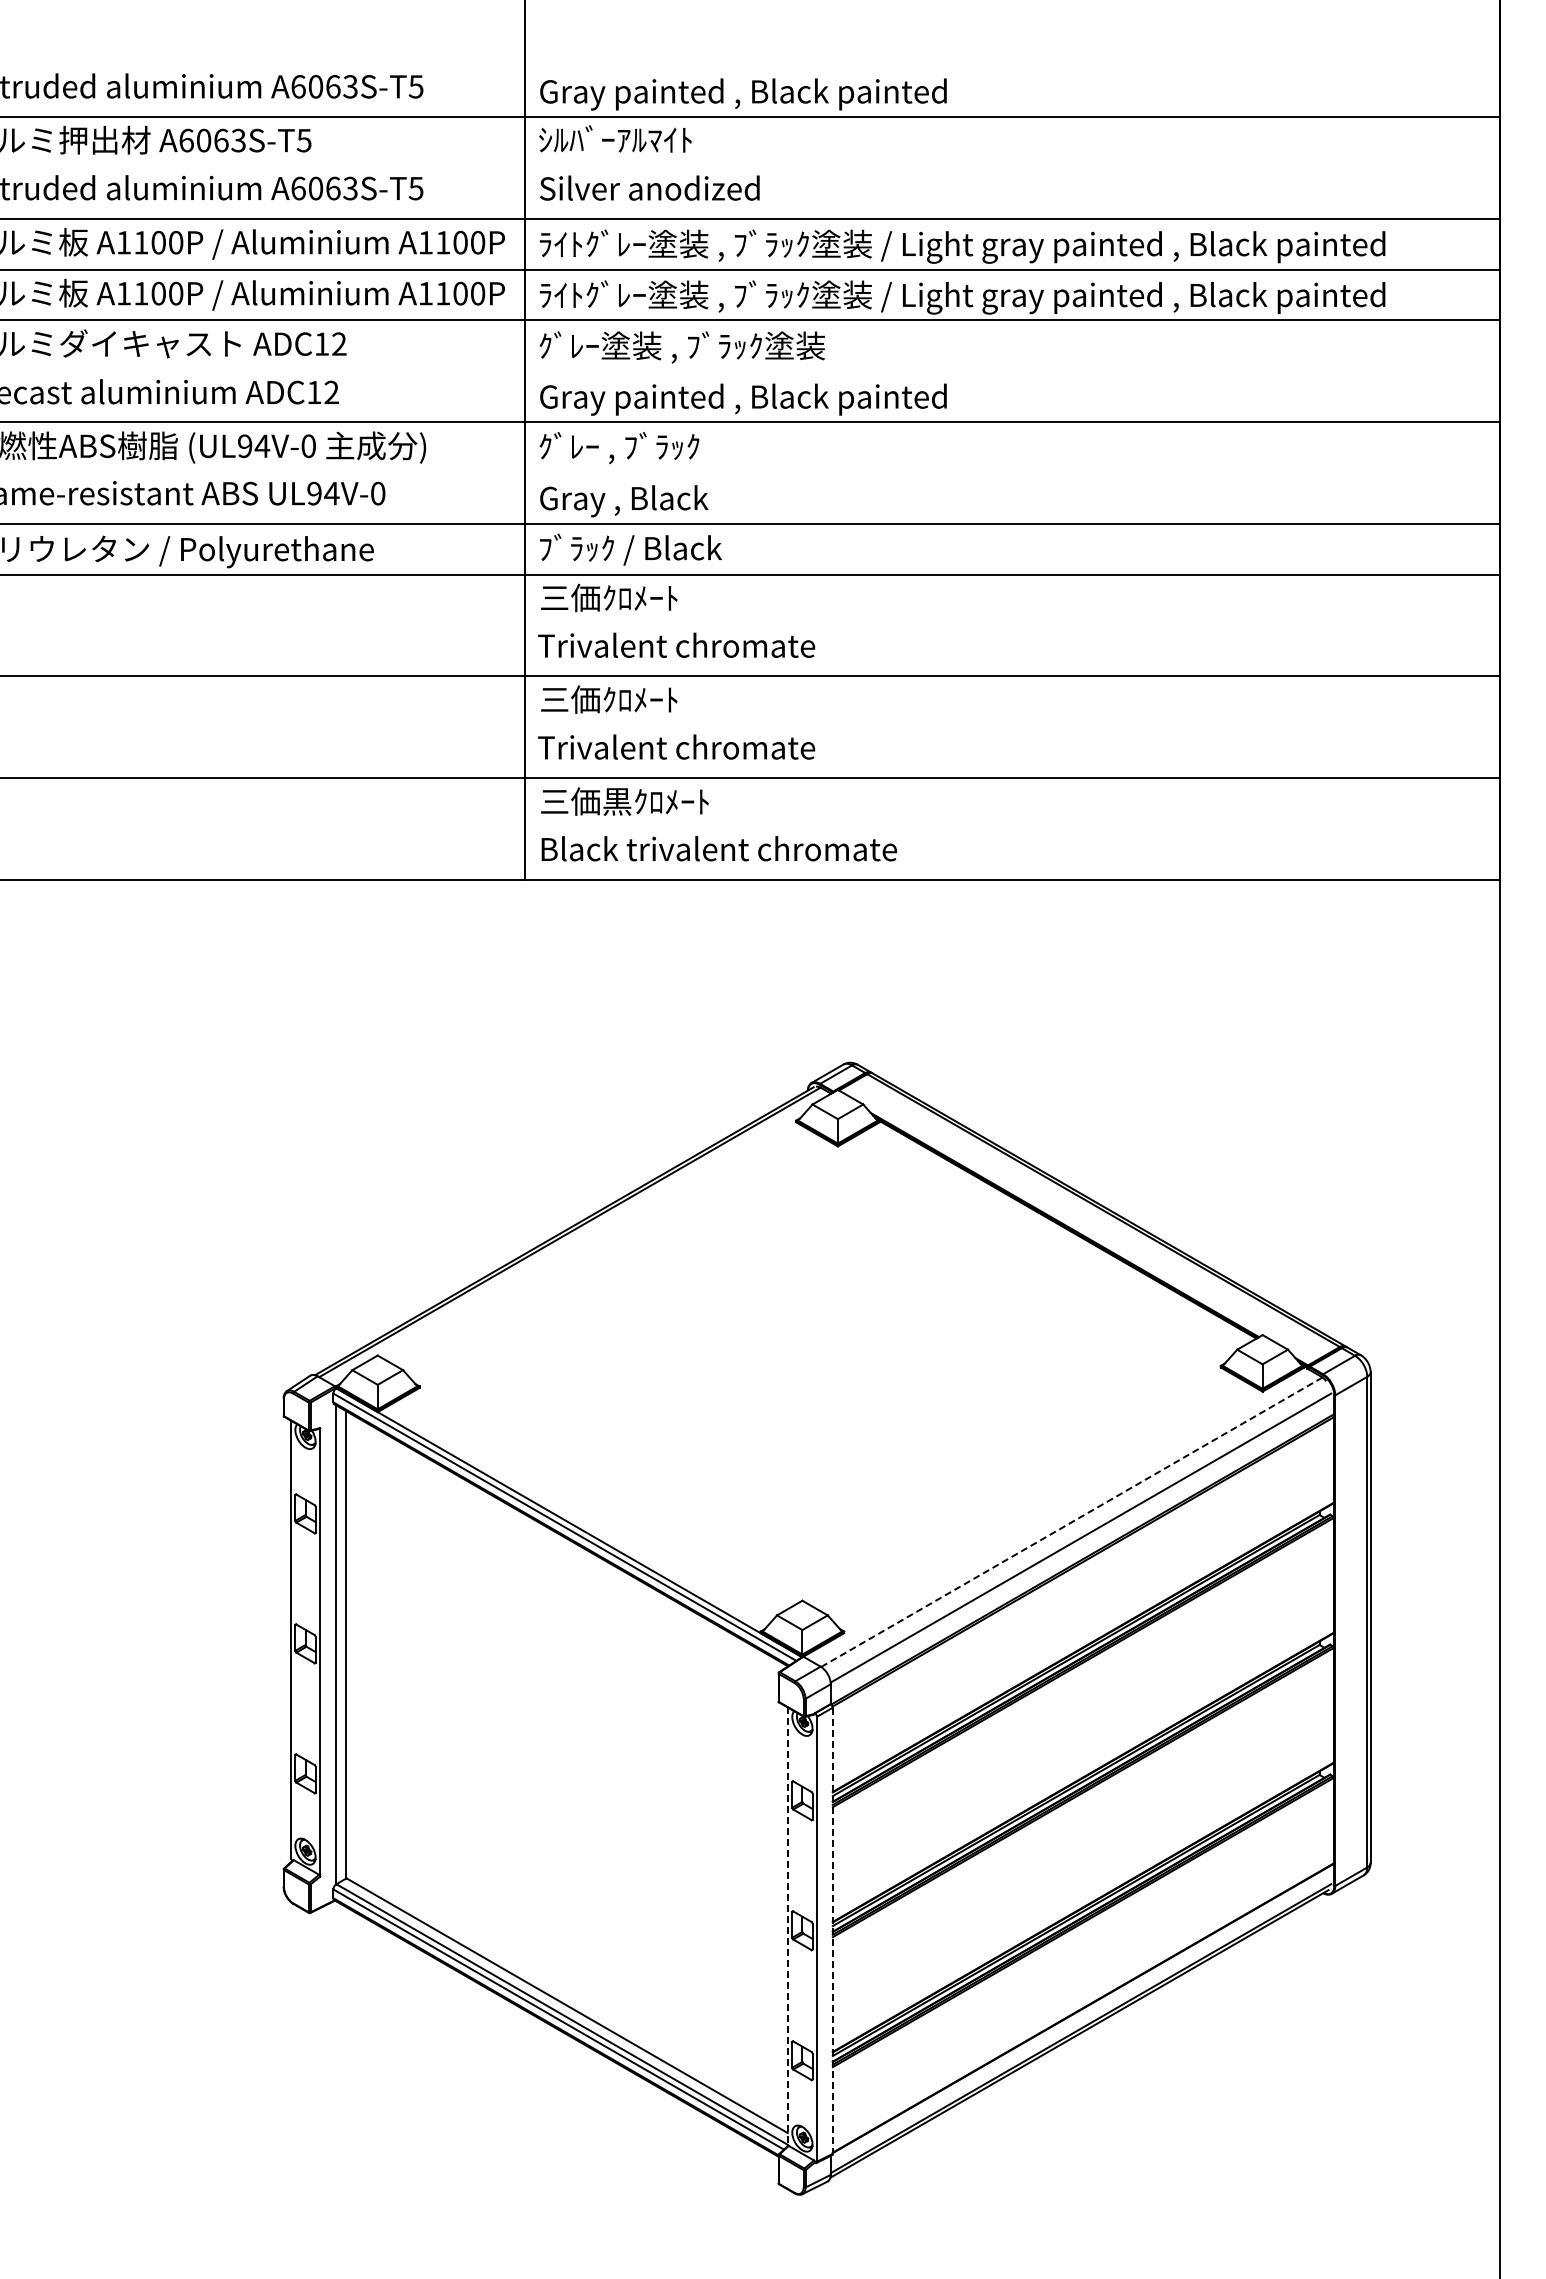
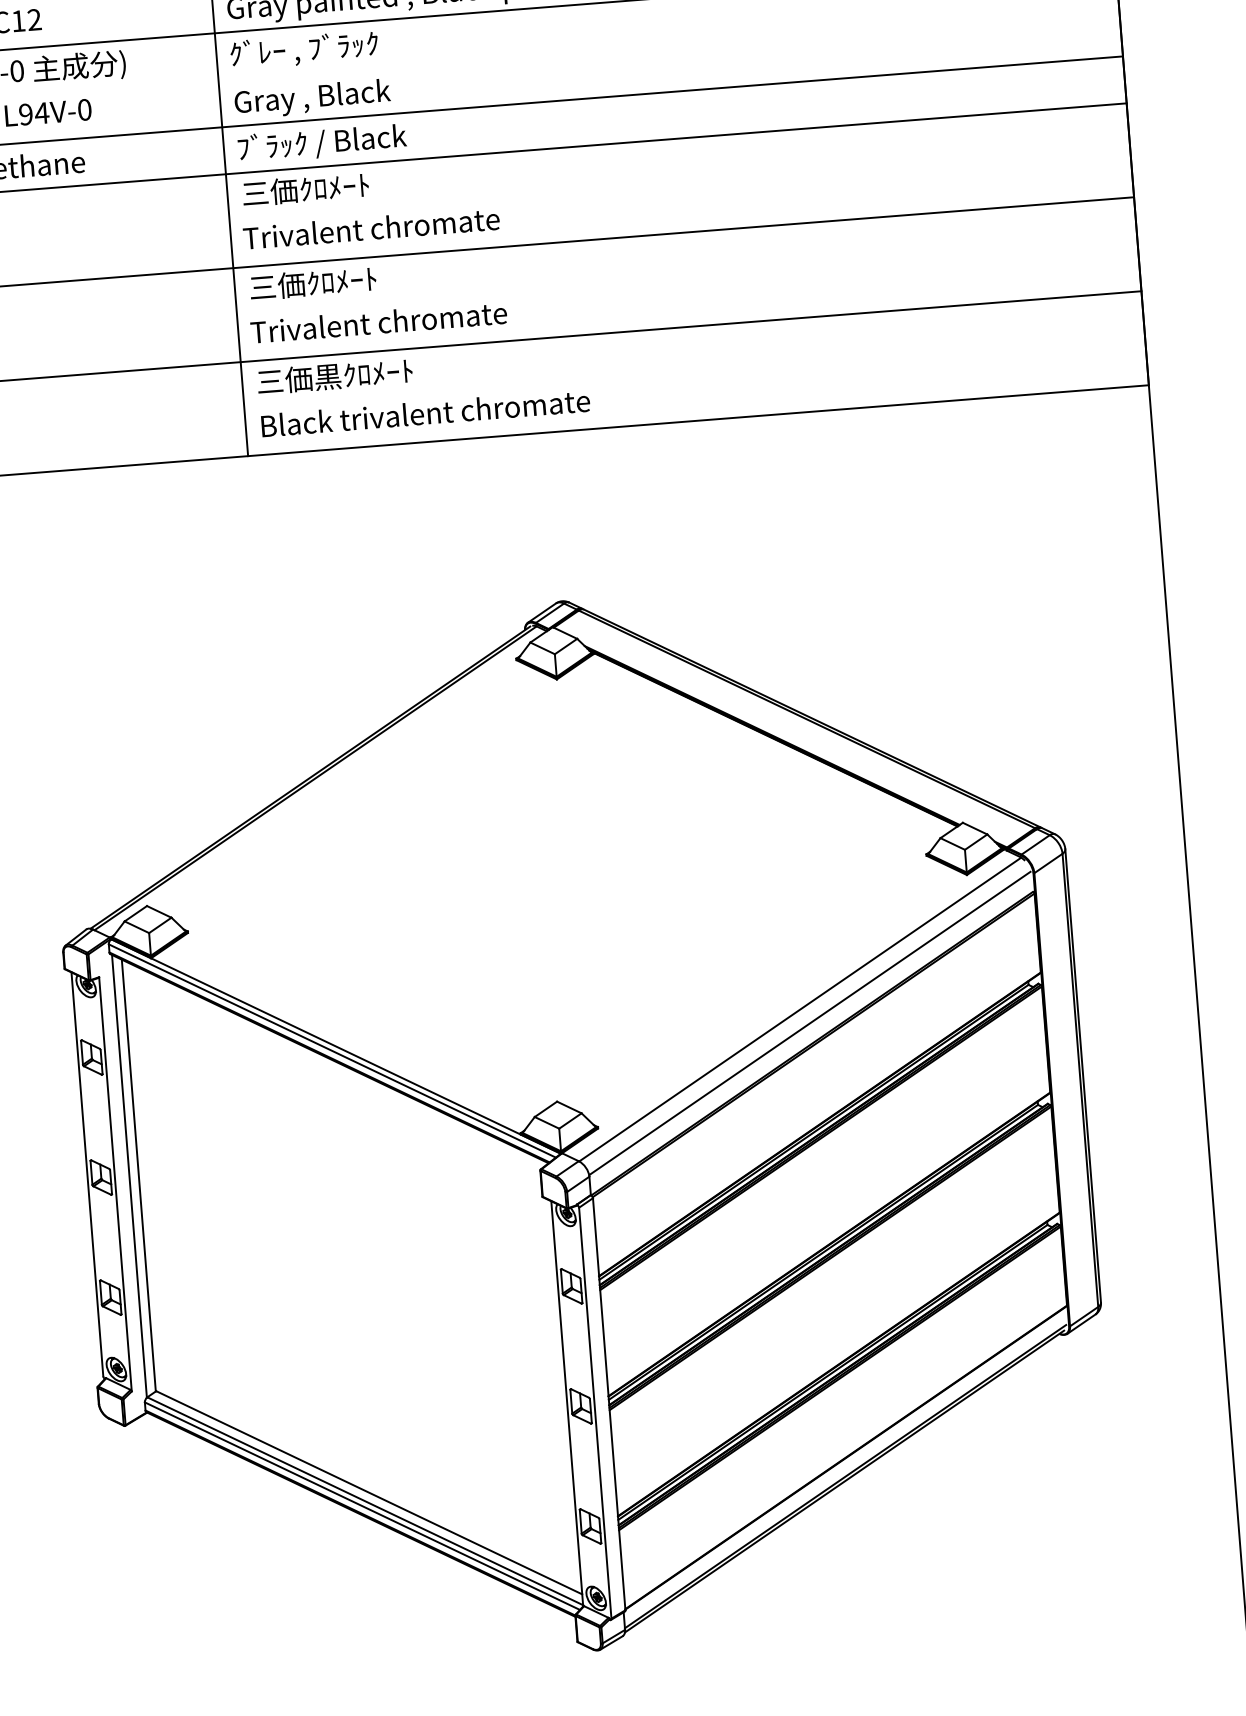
line: (1071, 1522) -> (799, 1009), dashed -> solid
line: (787, 1927) -> (567, 1404), dashed -> solid
line: (832, 1931) -> (608, 1404), dashed -> solid

